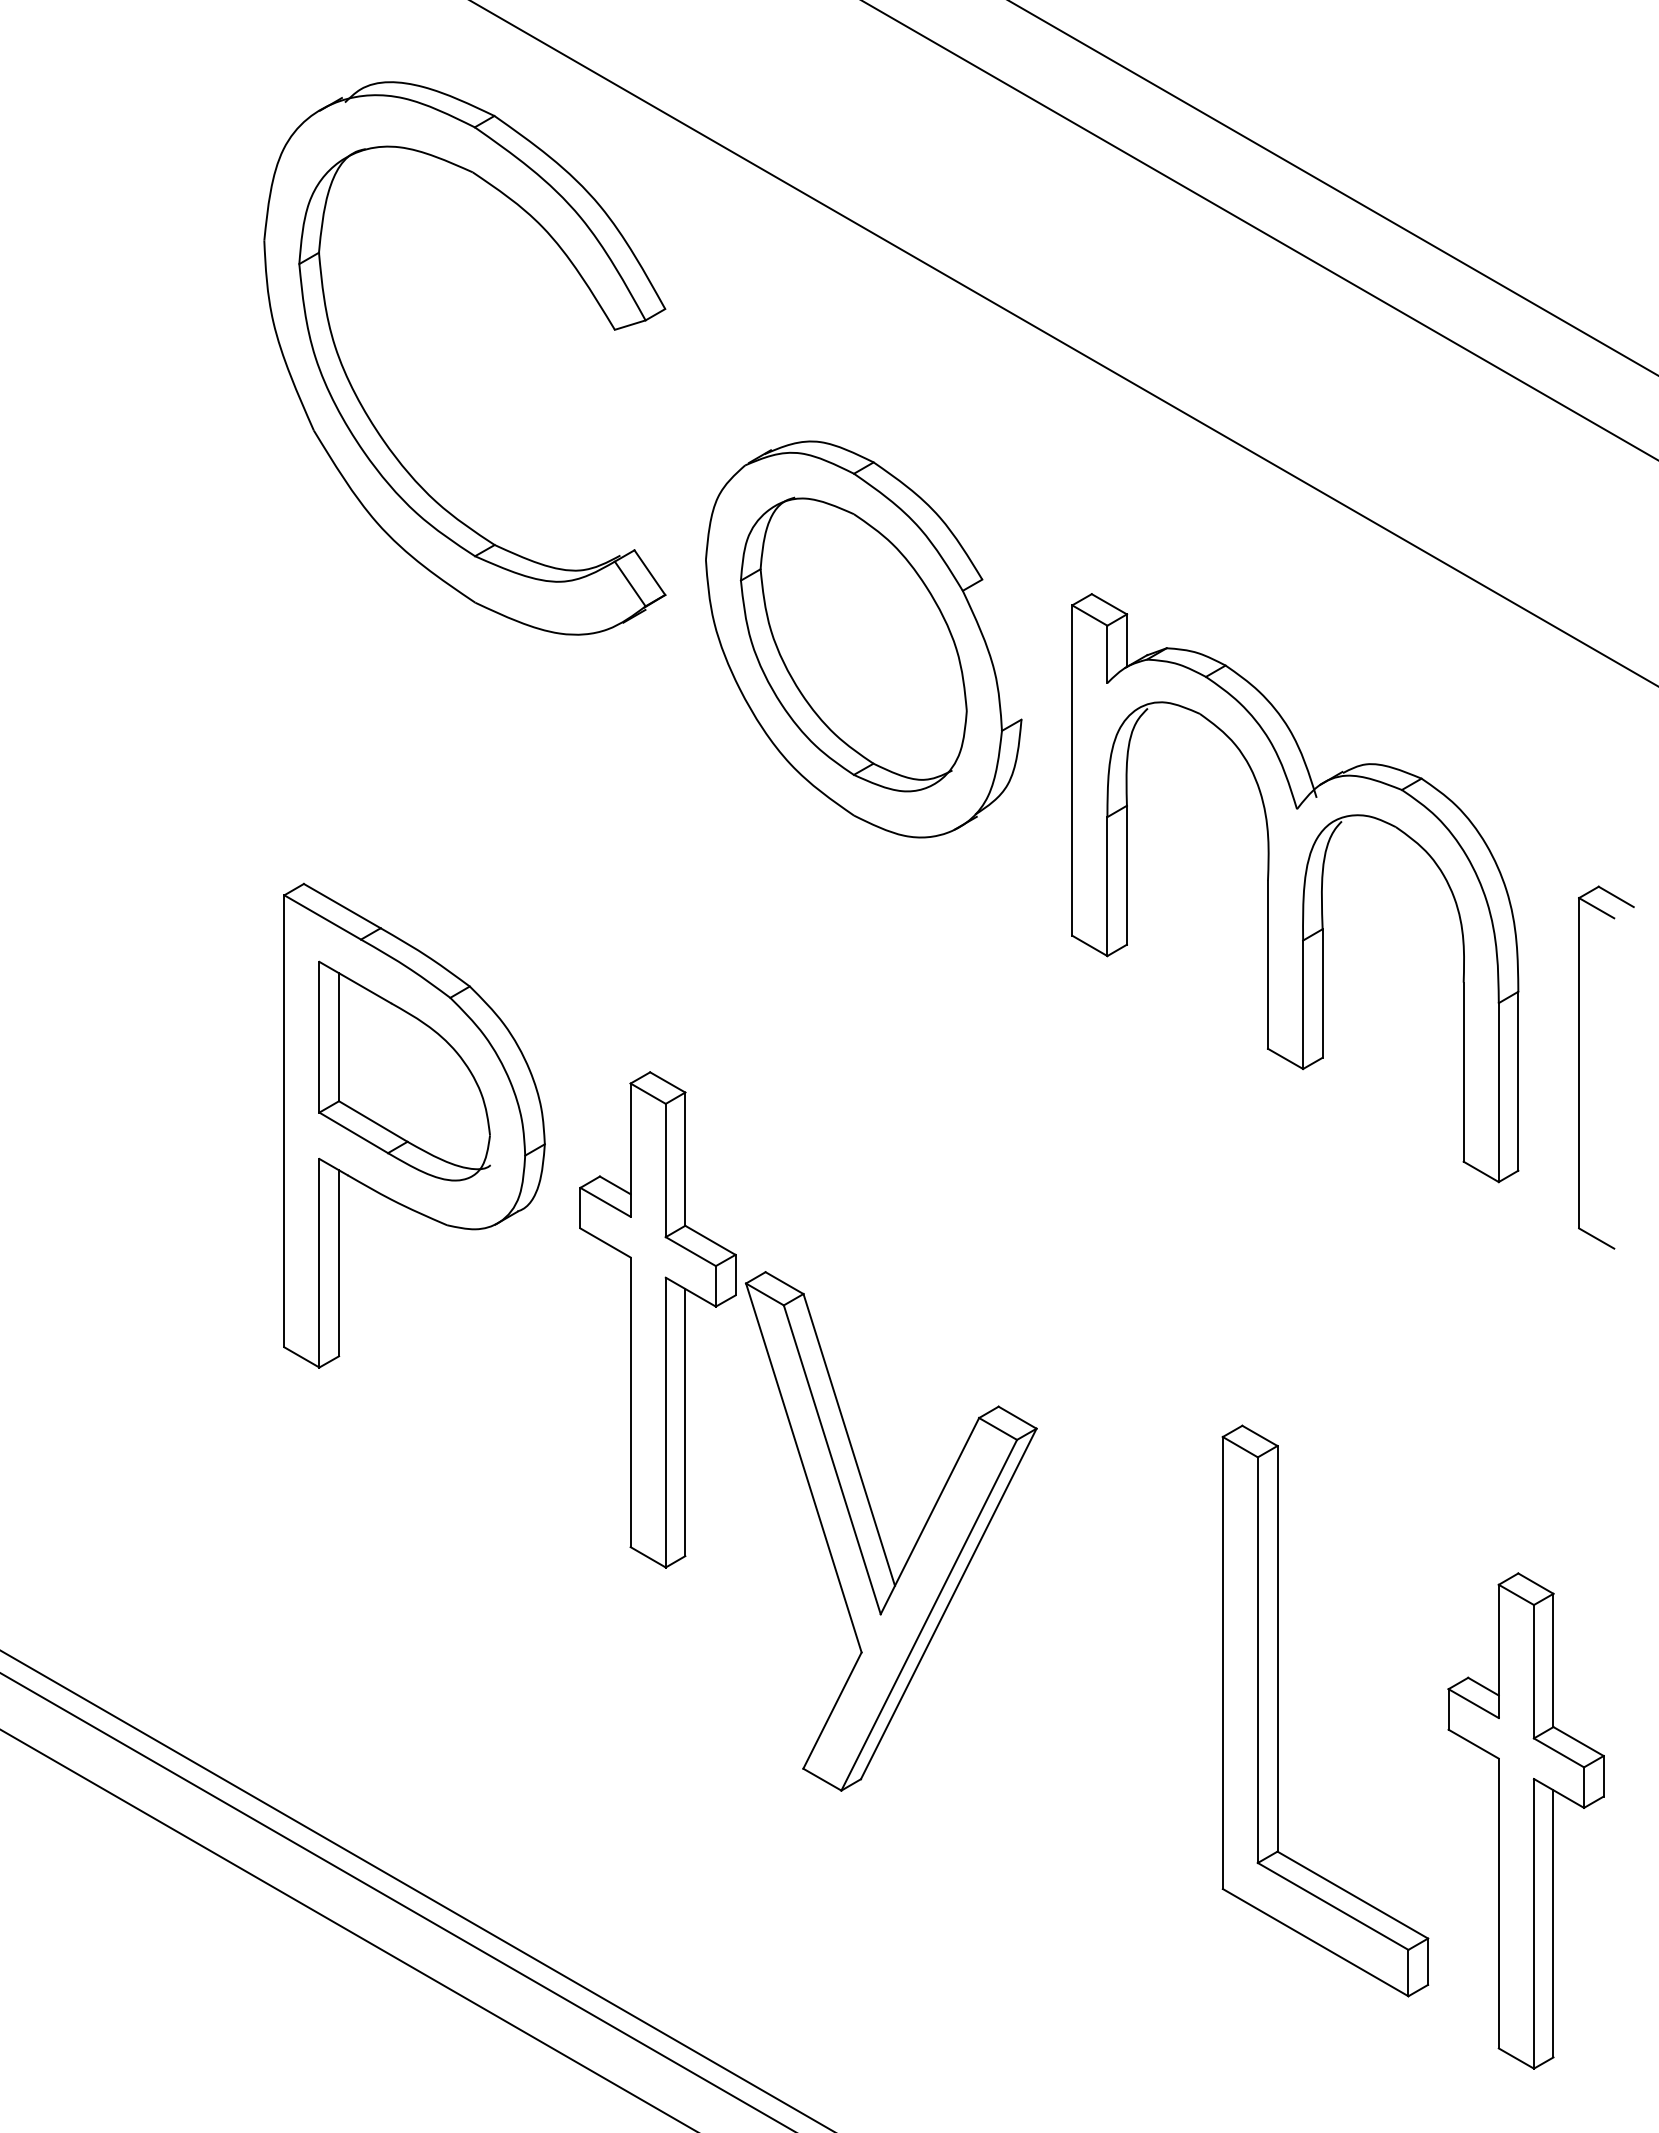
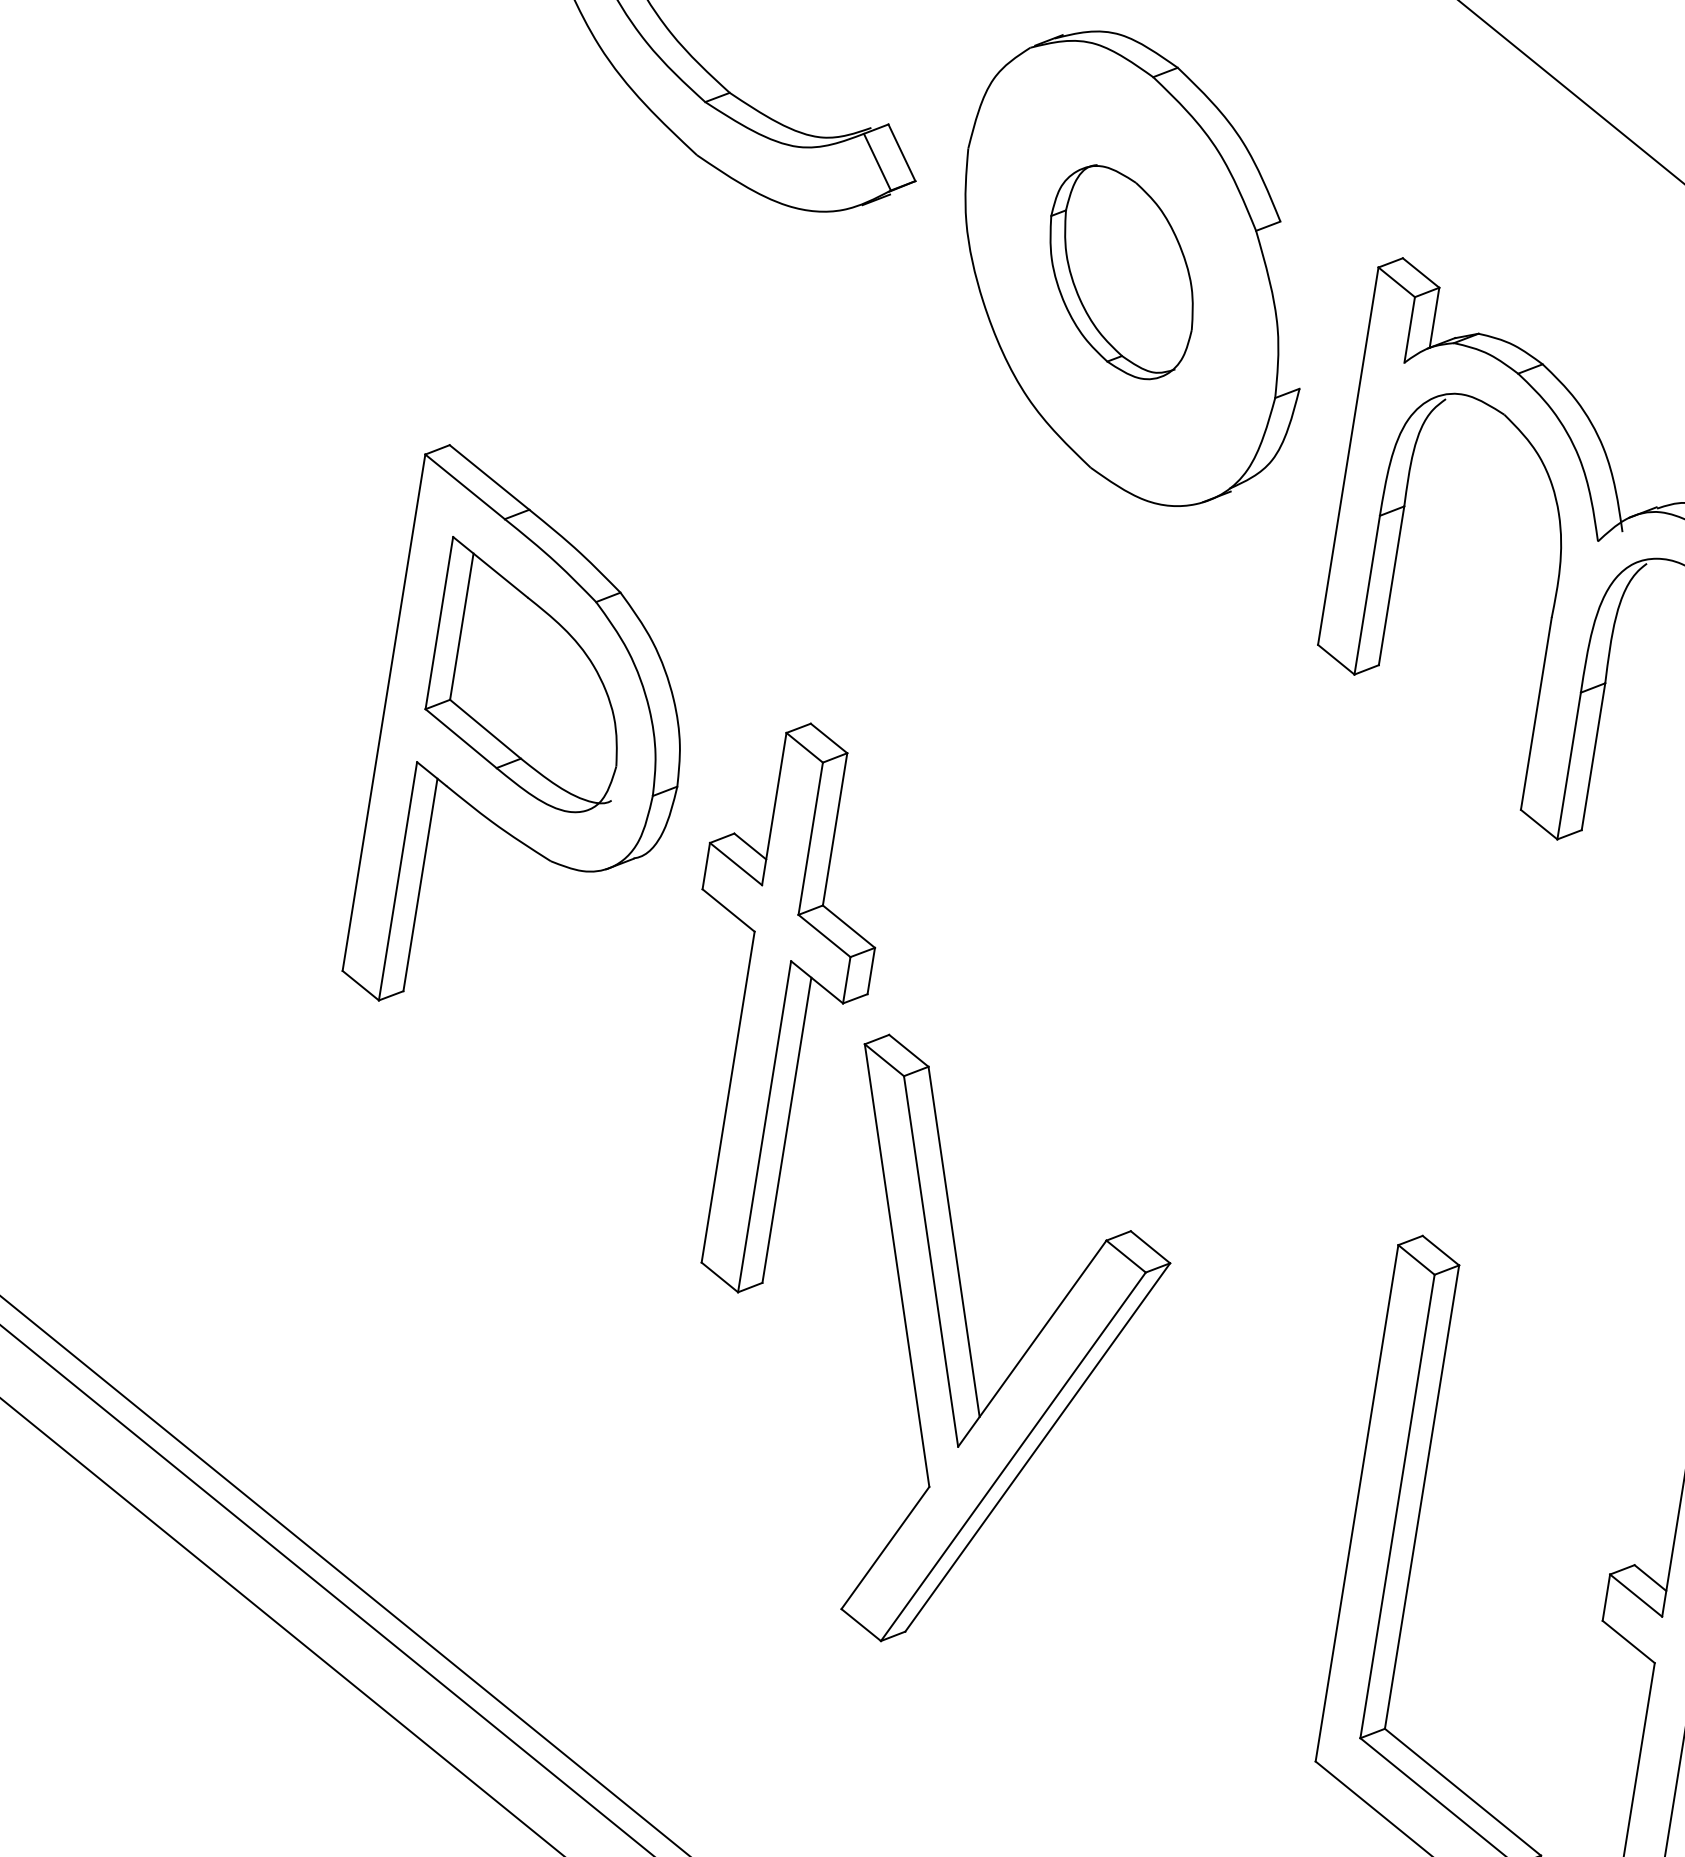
part: (853, 644) -> (1121, 272), size x0.6
part: (880, 1535) -> (972, 1356), moved

